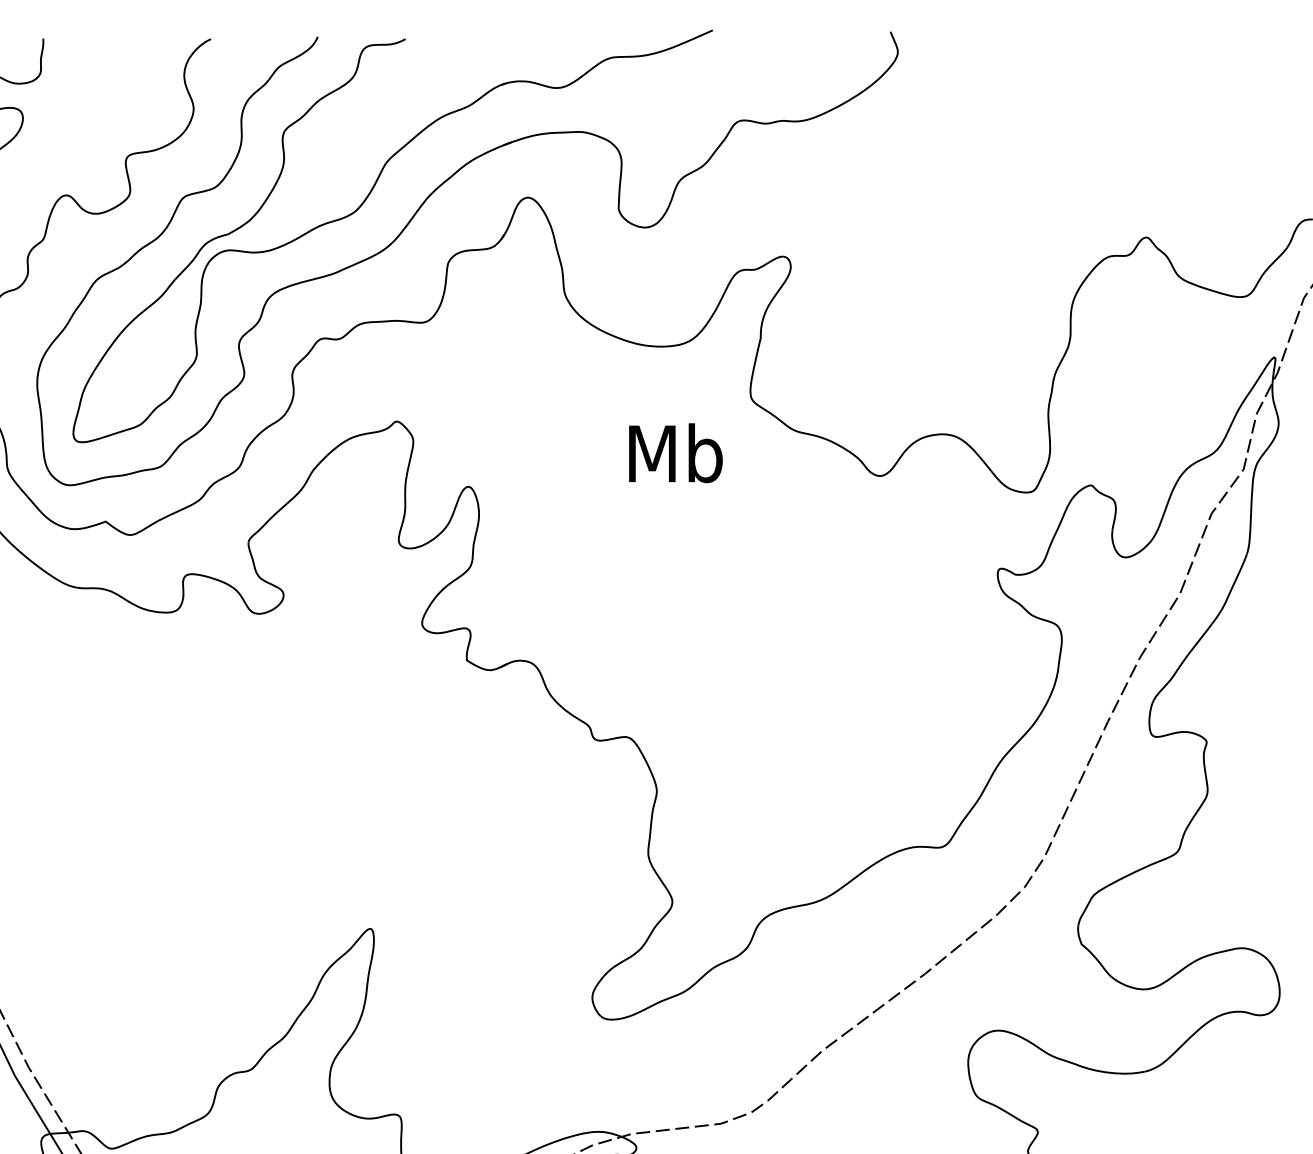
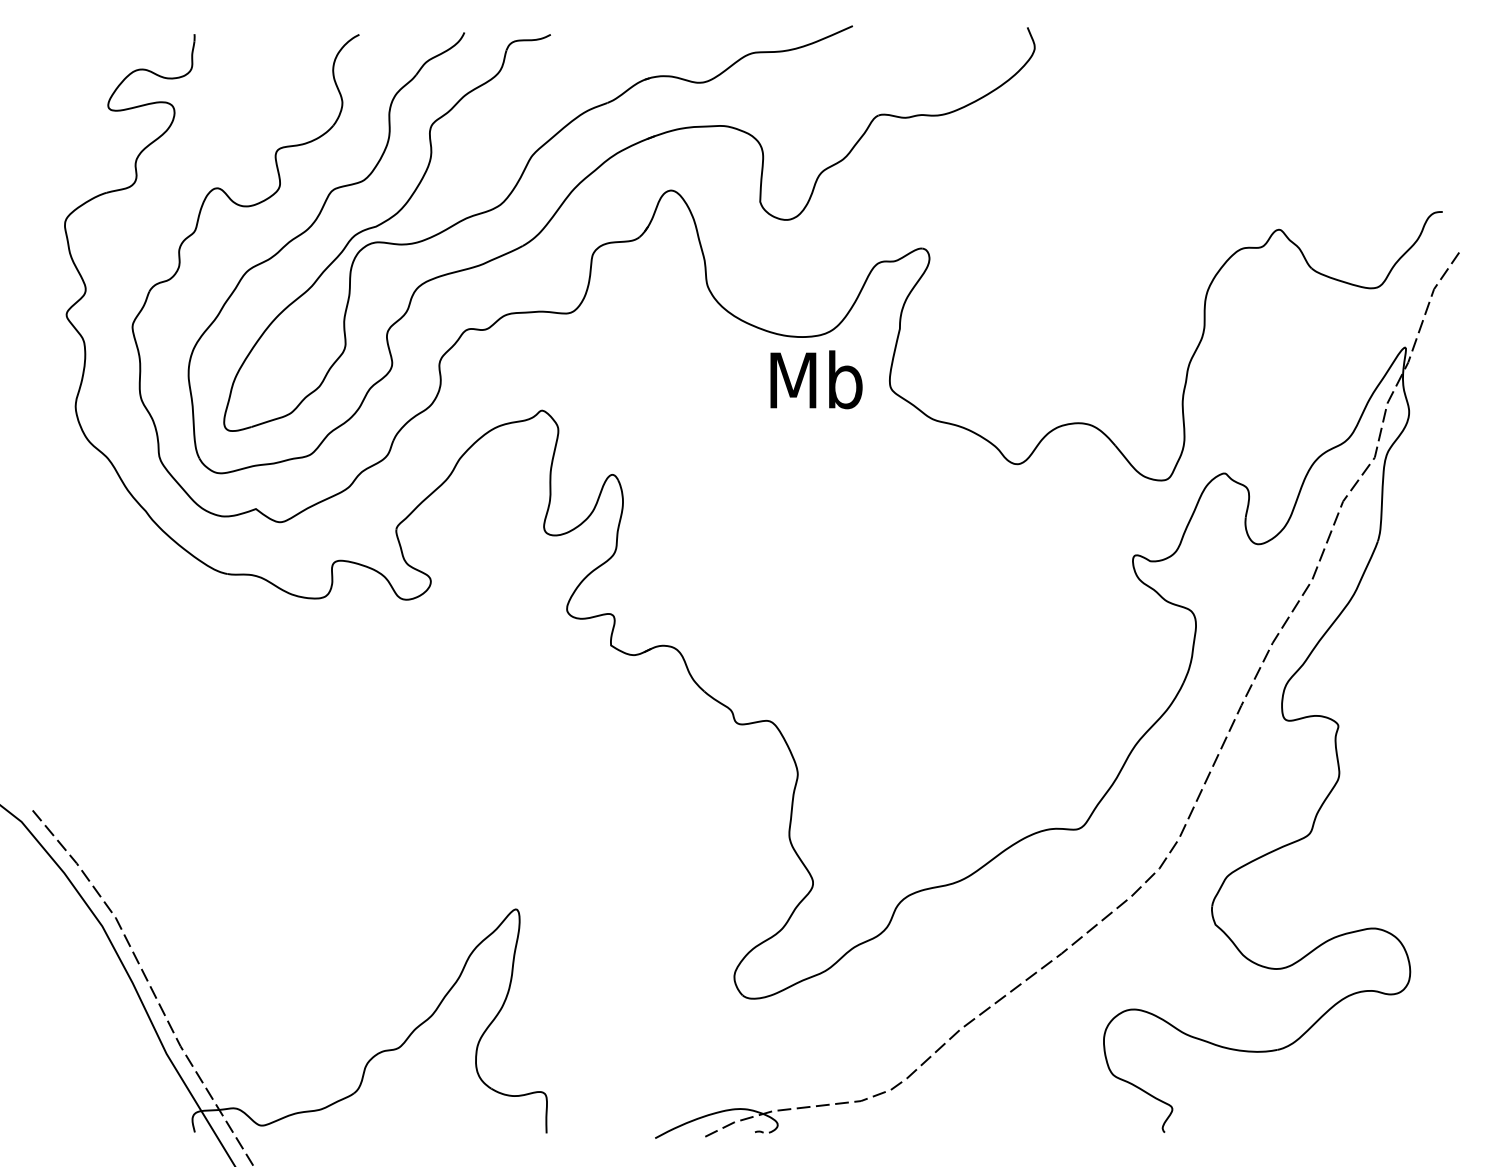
text: (675, 452) -> (816, 379), moved

